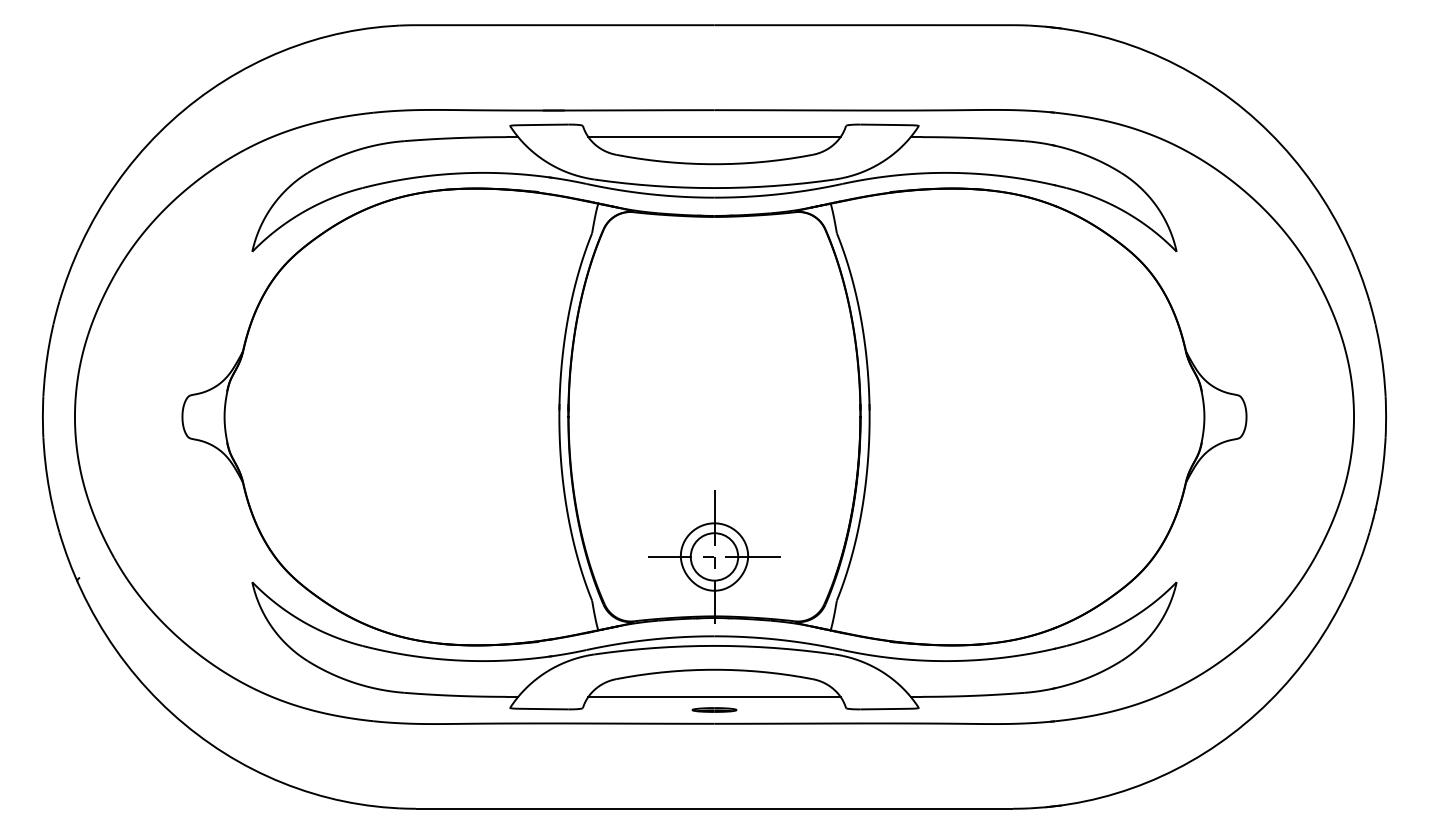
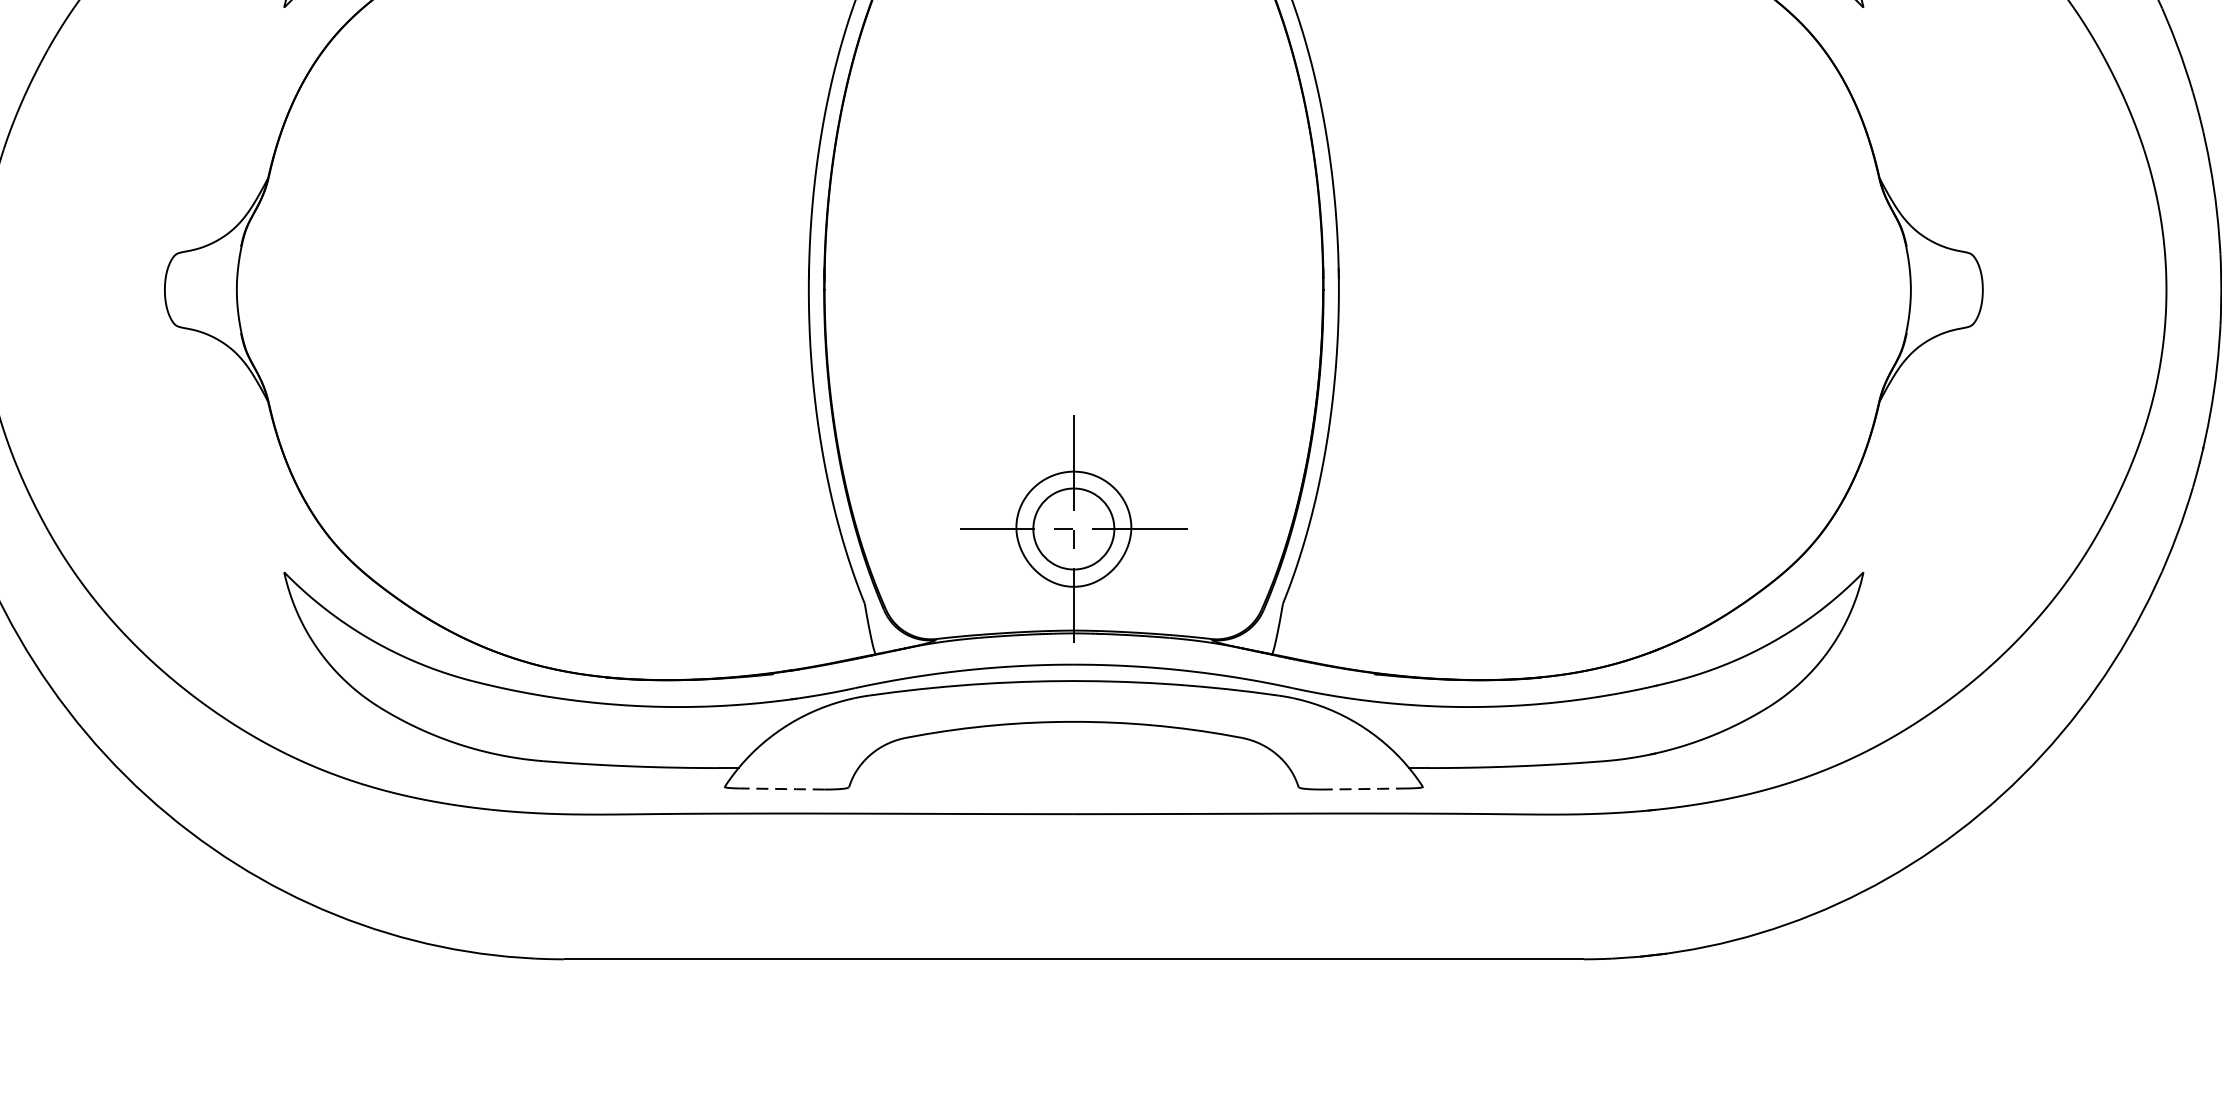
line: (714, 696) -> (1073, 767), removed
line: (543, 709) -> (781, 789), solid -> dashed
part: (714, 709) -> (1073, 789), removed
line: (884, 709) -> (1364, 789), solid -> dashed

